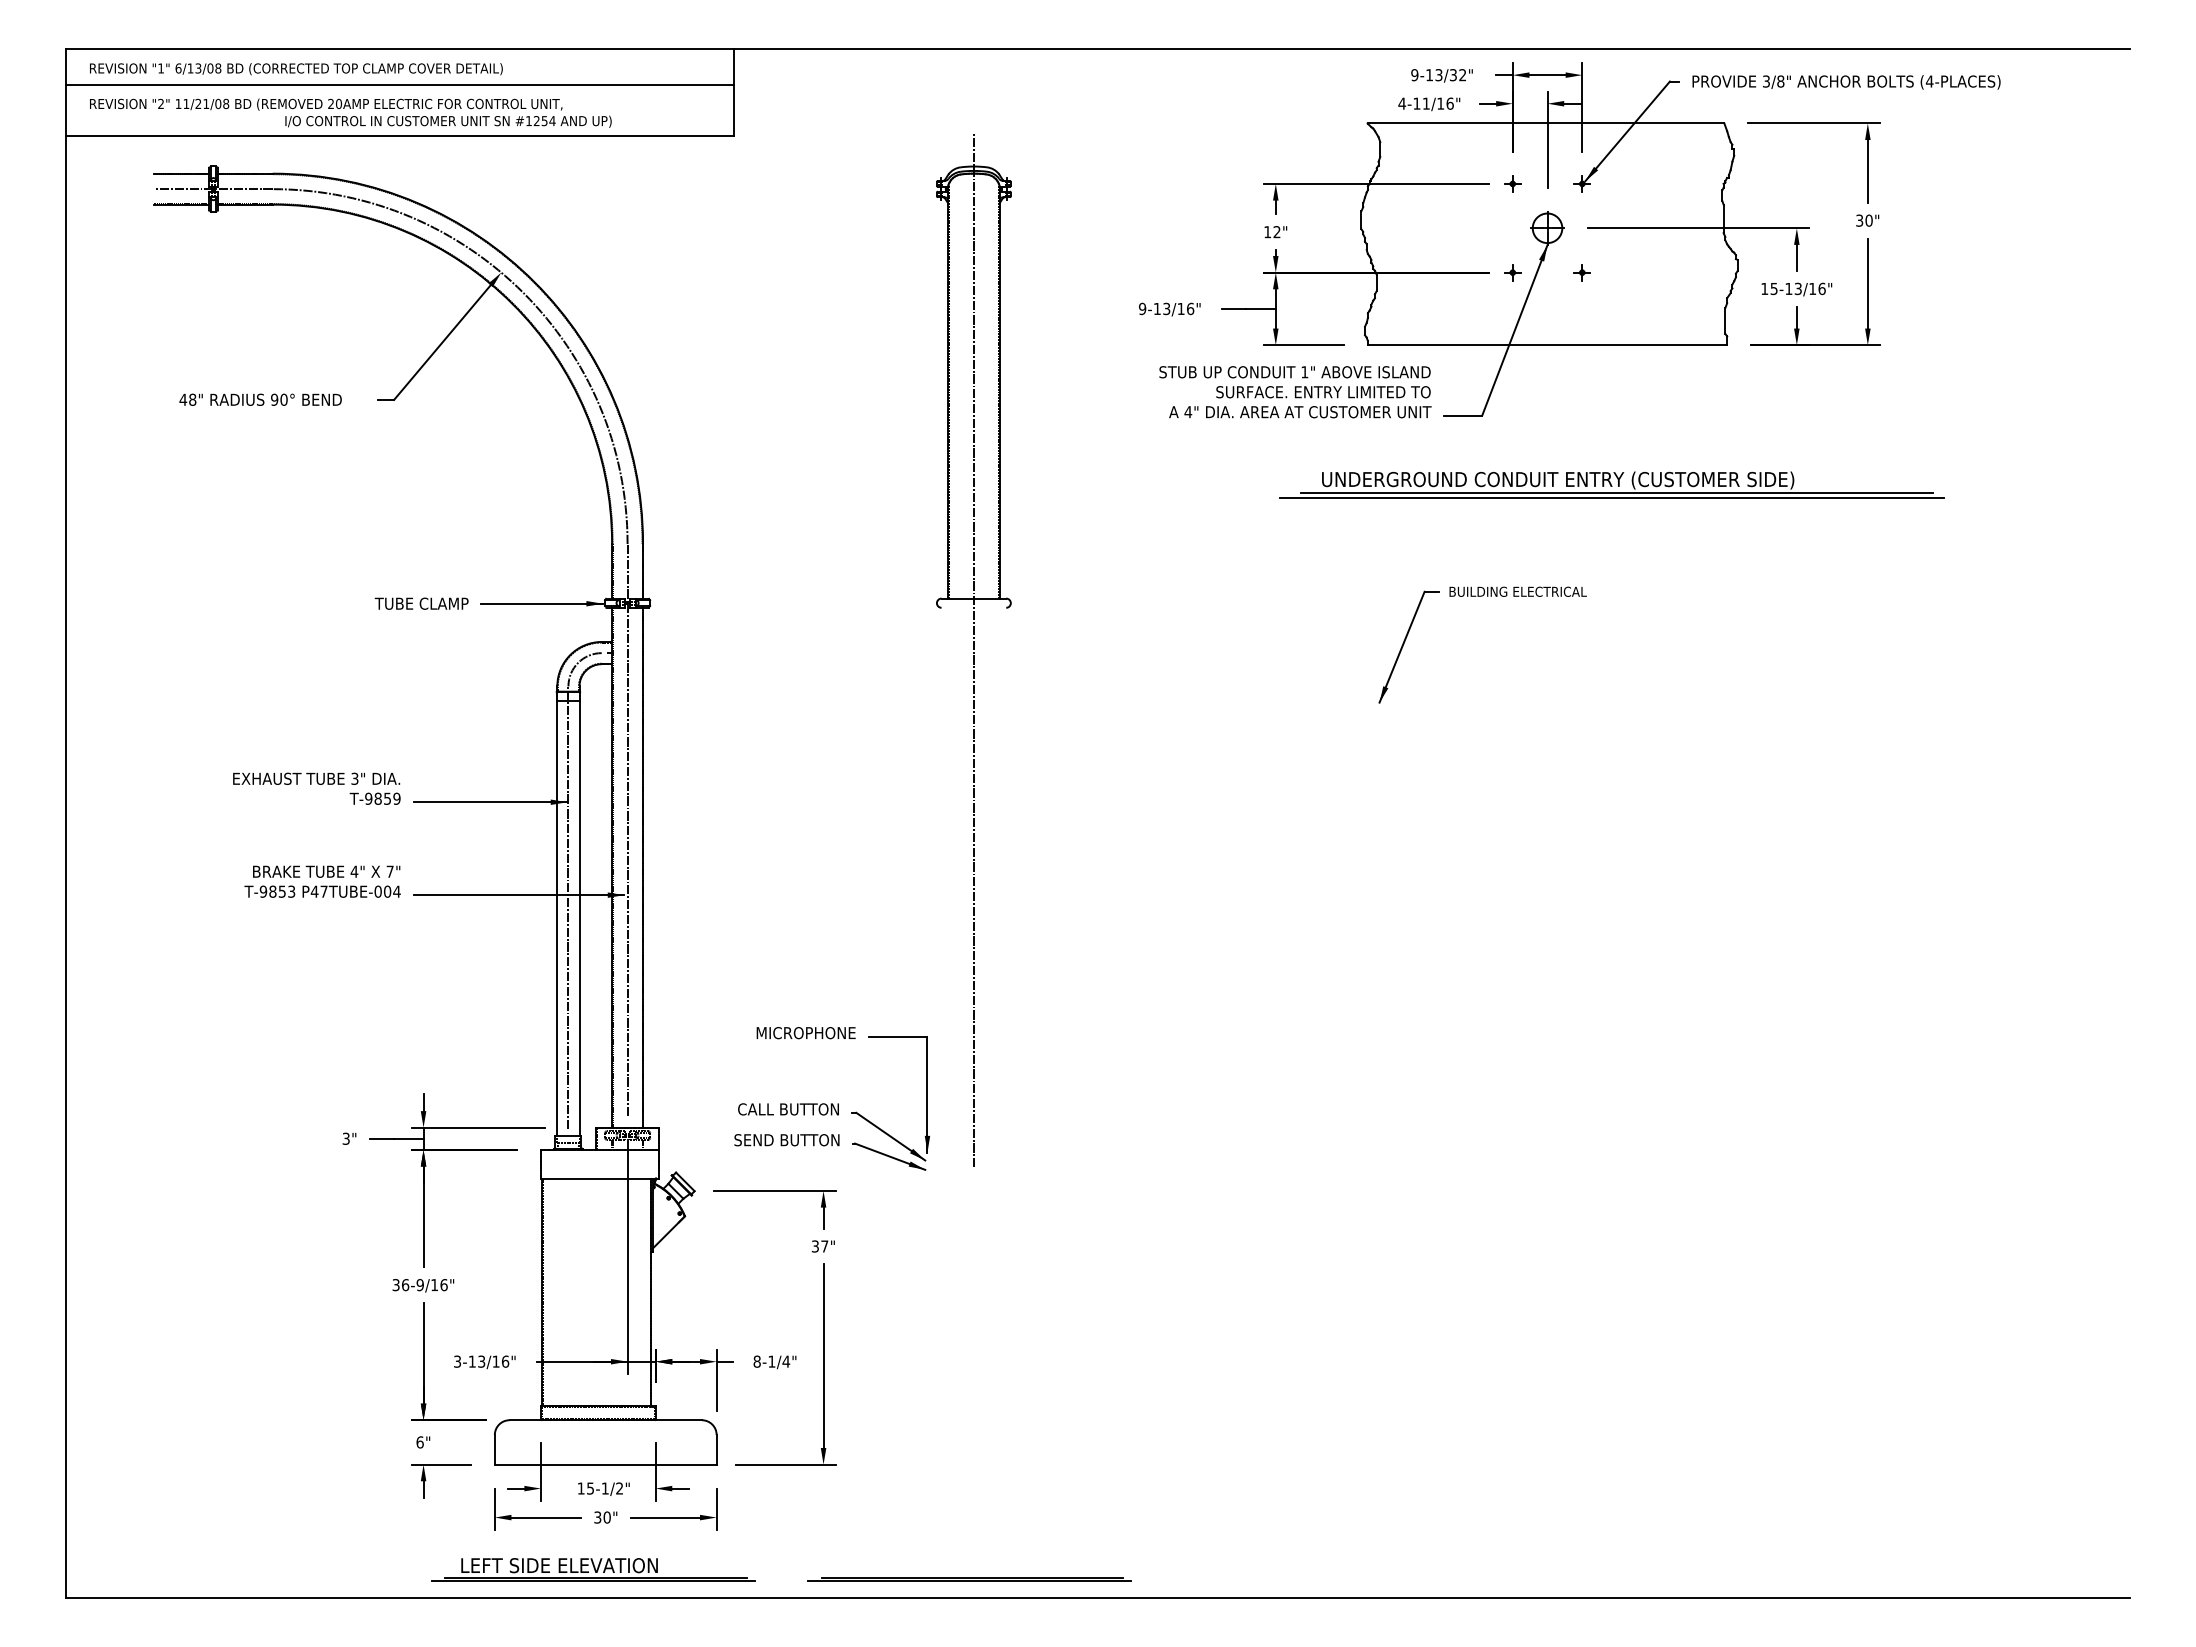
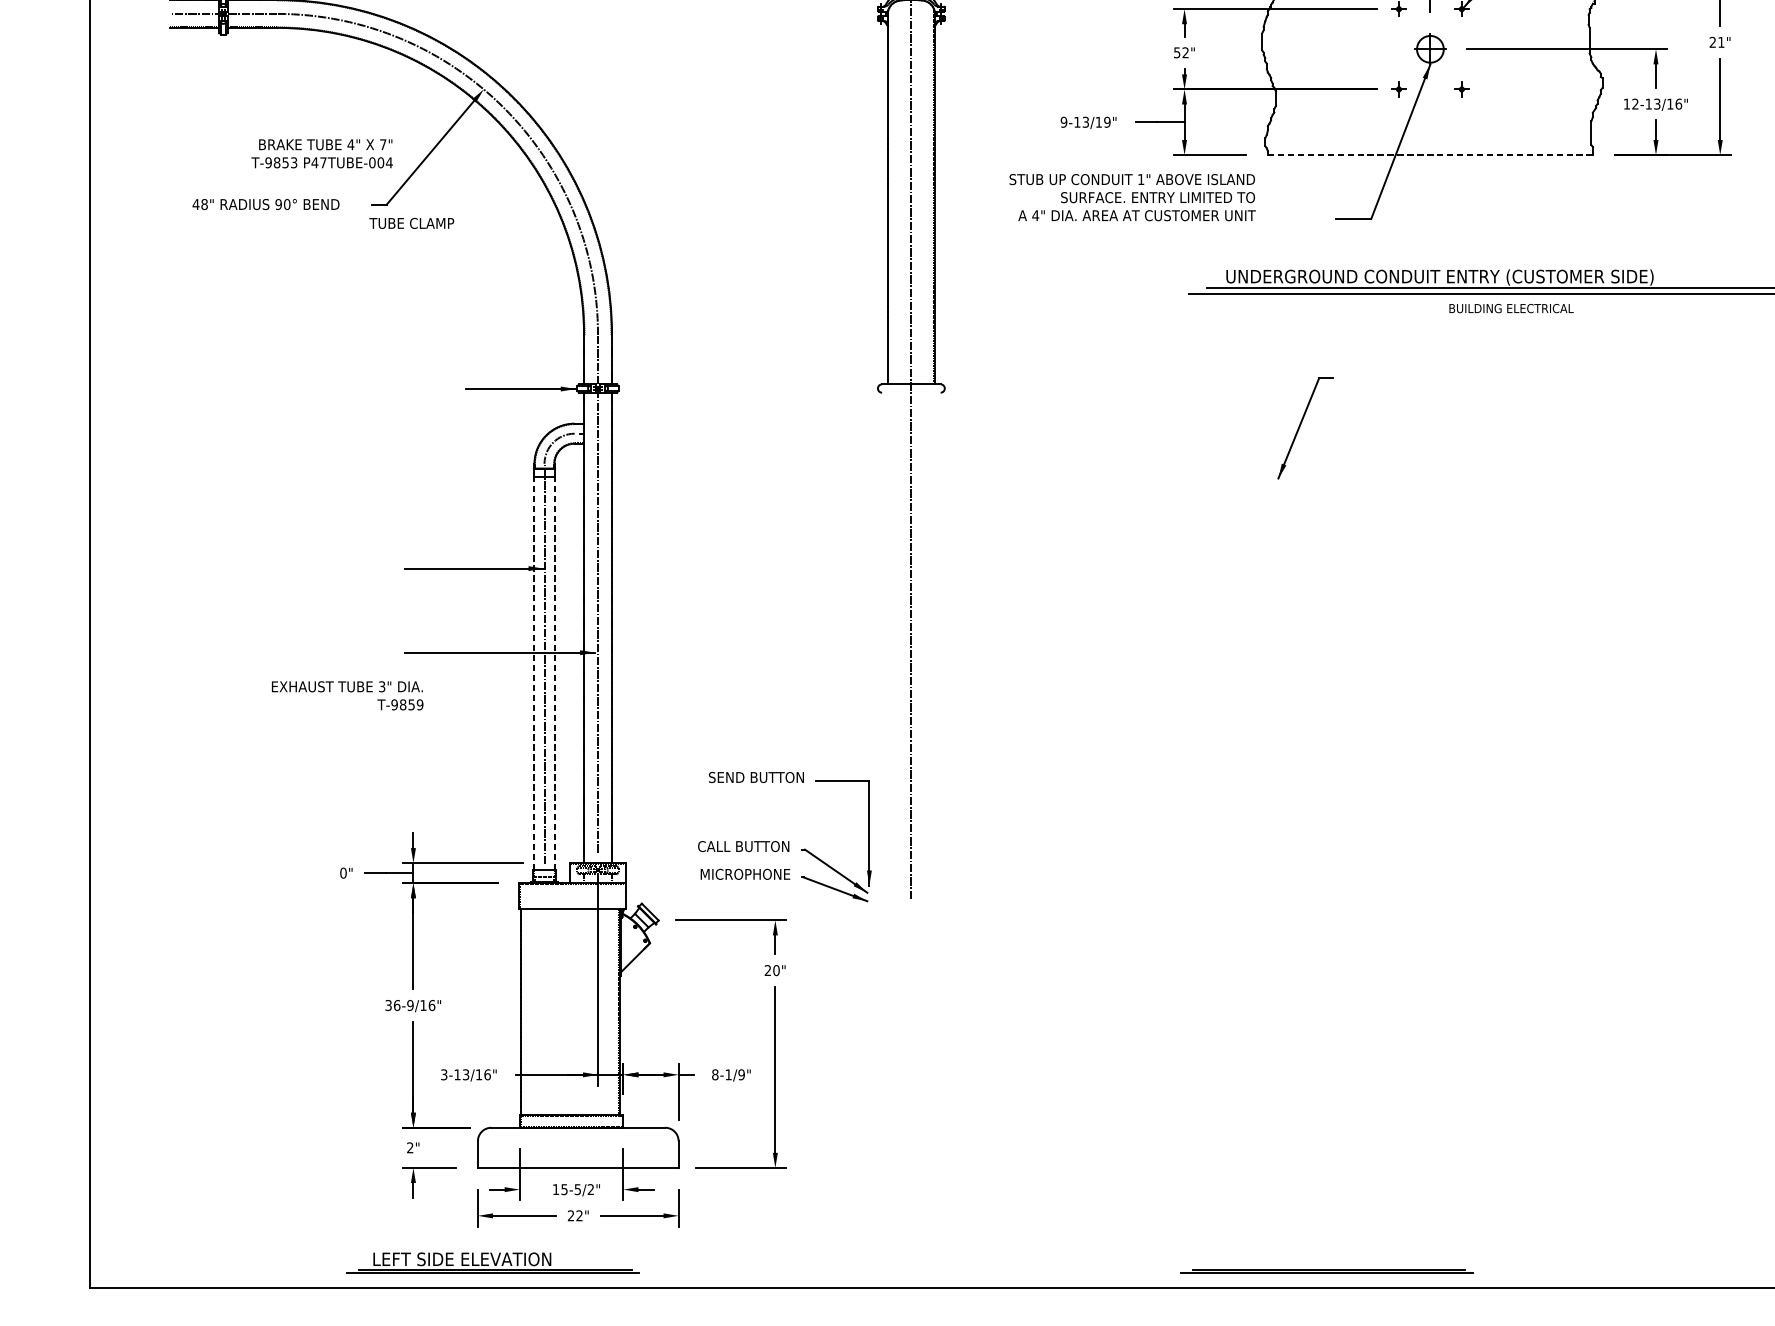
text: (1864, 220) -> (1717, 42), 30" -> 21"
text: (1267, 232) -> (1177, 53), 12" -> 52"
text: (1773, 288) -> (1634, 103), 15-13/16" -> 12-13/16"
text: (1190, 308) -> (1107, 121), 9-13/16" -> 9-13/19"
line: (1547, 345) -> (1430, 155), solid -> dashed
text: (1295, 392) -> (1132, 197), moved
text: (1517, 591) -> (1510, 308), moved
text: (421, 603) -> (411, 223), moved
text: (316, 788) -> (347, 695), moved
text: (322, 881) -> (322, 153), moved
line: (557, 917) -> (534, 672), solid -> dashed
line: (579, 917) -> (554, 672), solid -> dashed
text: (802, 1033) -> (756, 777), MICROPHONE -> SEND BUTTON
text: (345, 1138) -> (342, 872), 3" -> 0"
text: (786, 1140) -> (741, 874), SEND BUTTON -> MICROPHONE
text: (820, 1246) -> (772, 970), 37" -> 20"
text: (786, 1361) -> (741, 1074), 8-1/4" -> 8-1/9"
text: (419, 1442) -> (409, 1147), 6" -> 2"
text: (604, 1488) -> (577, 1189), 15-1/2" -> 15-5/2"
text: (602, 1517) -> (575, 1215), 30" -> 22"
part: (593, 1569) -> (493, 1262), moved
line: (969, 1578) -> (1326, 1270), moved

